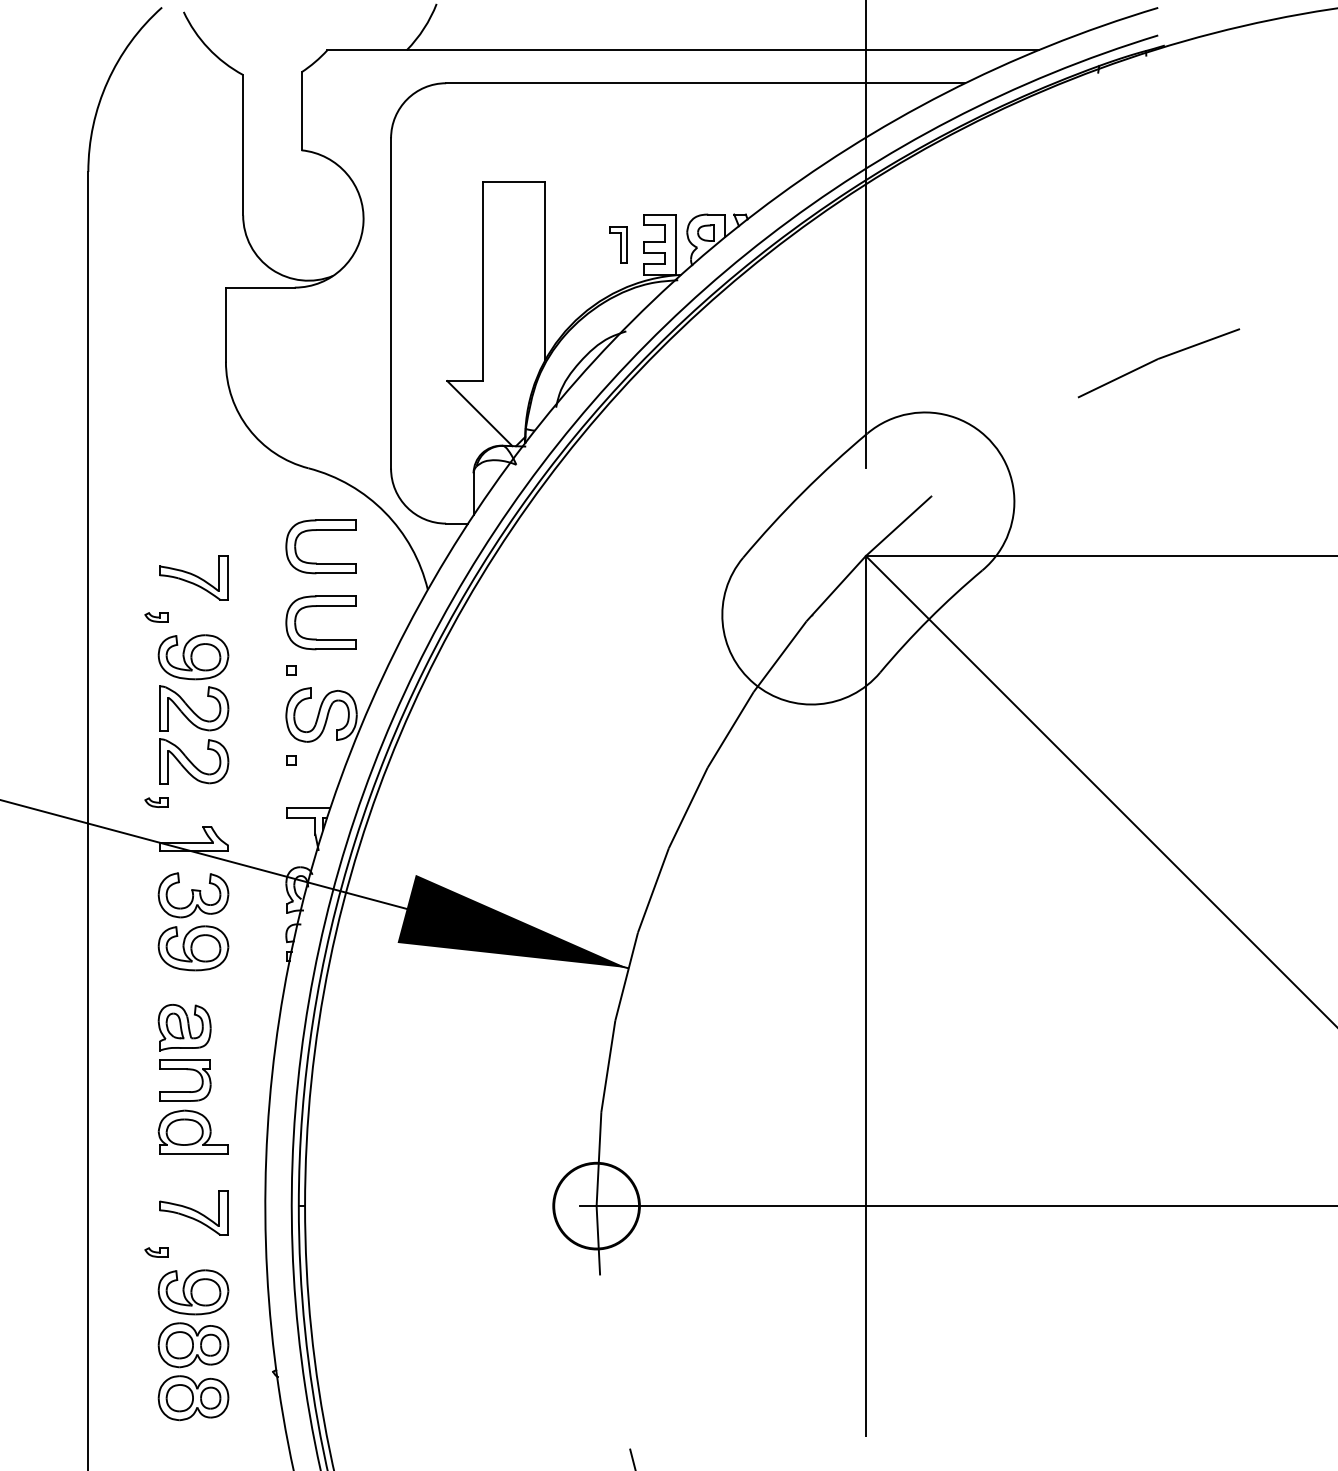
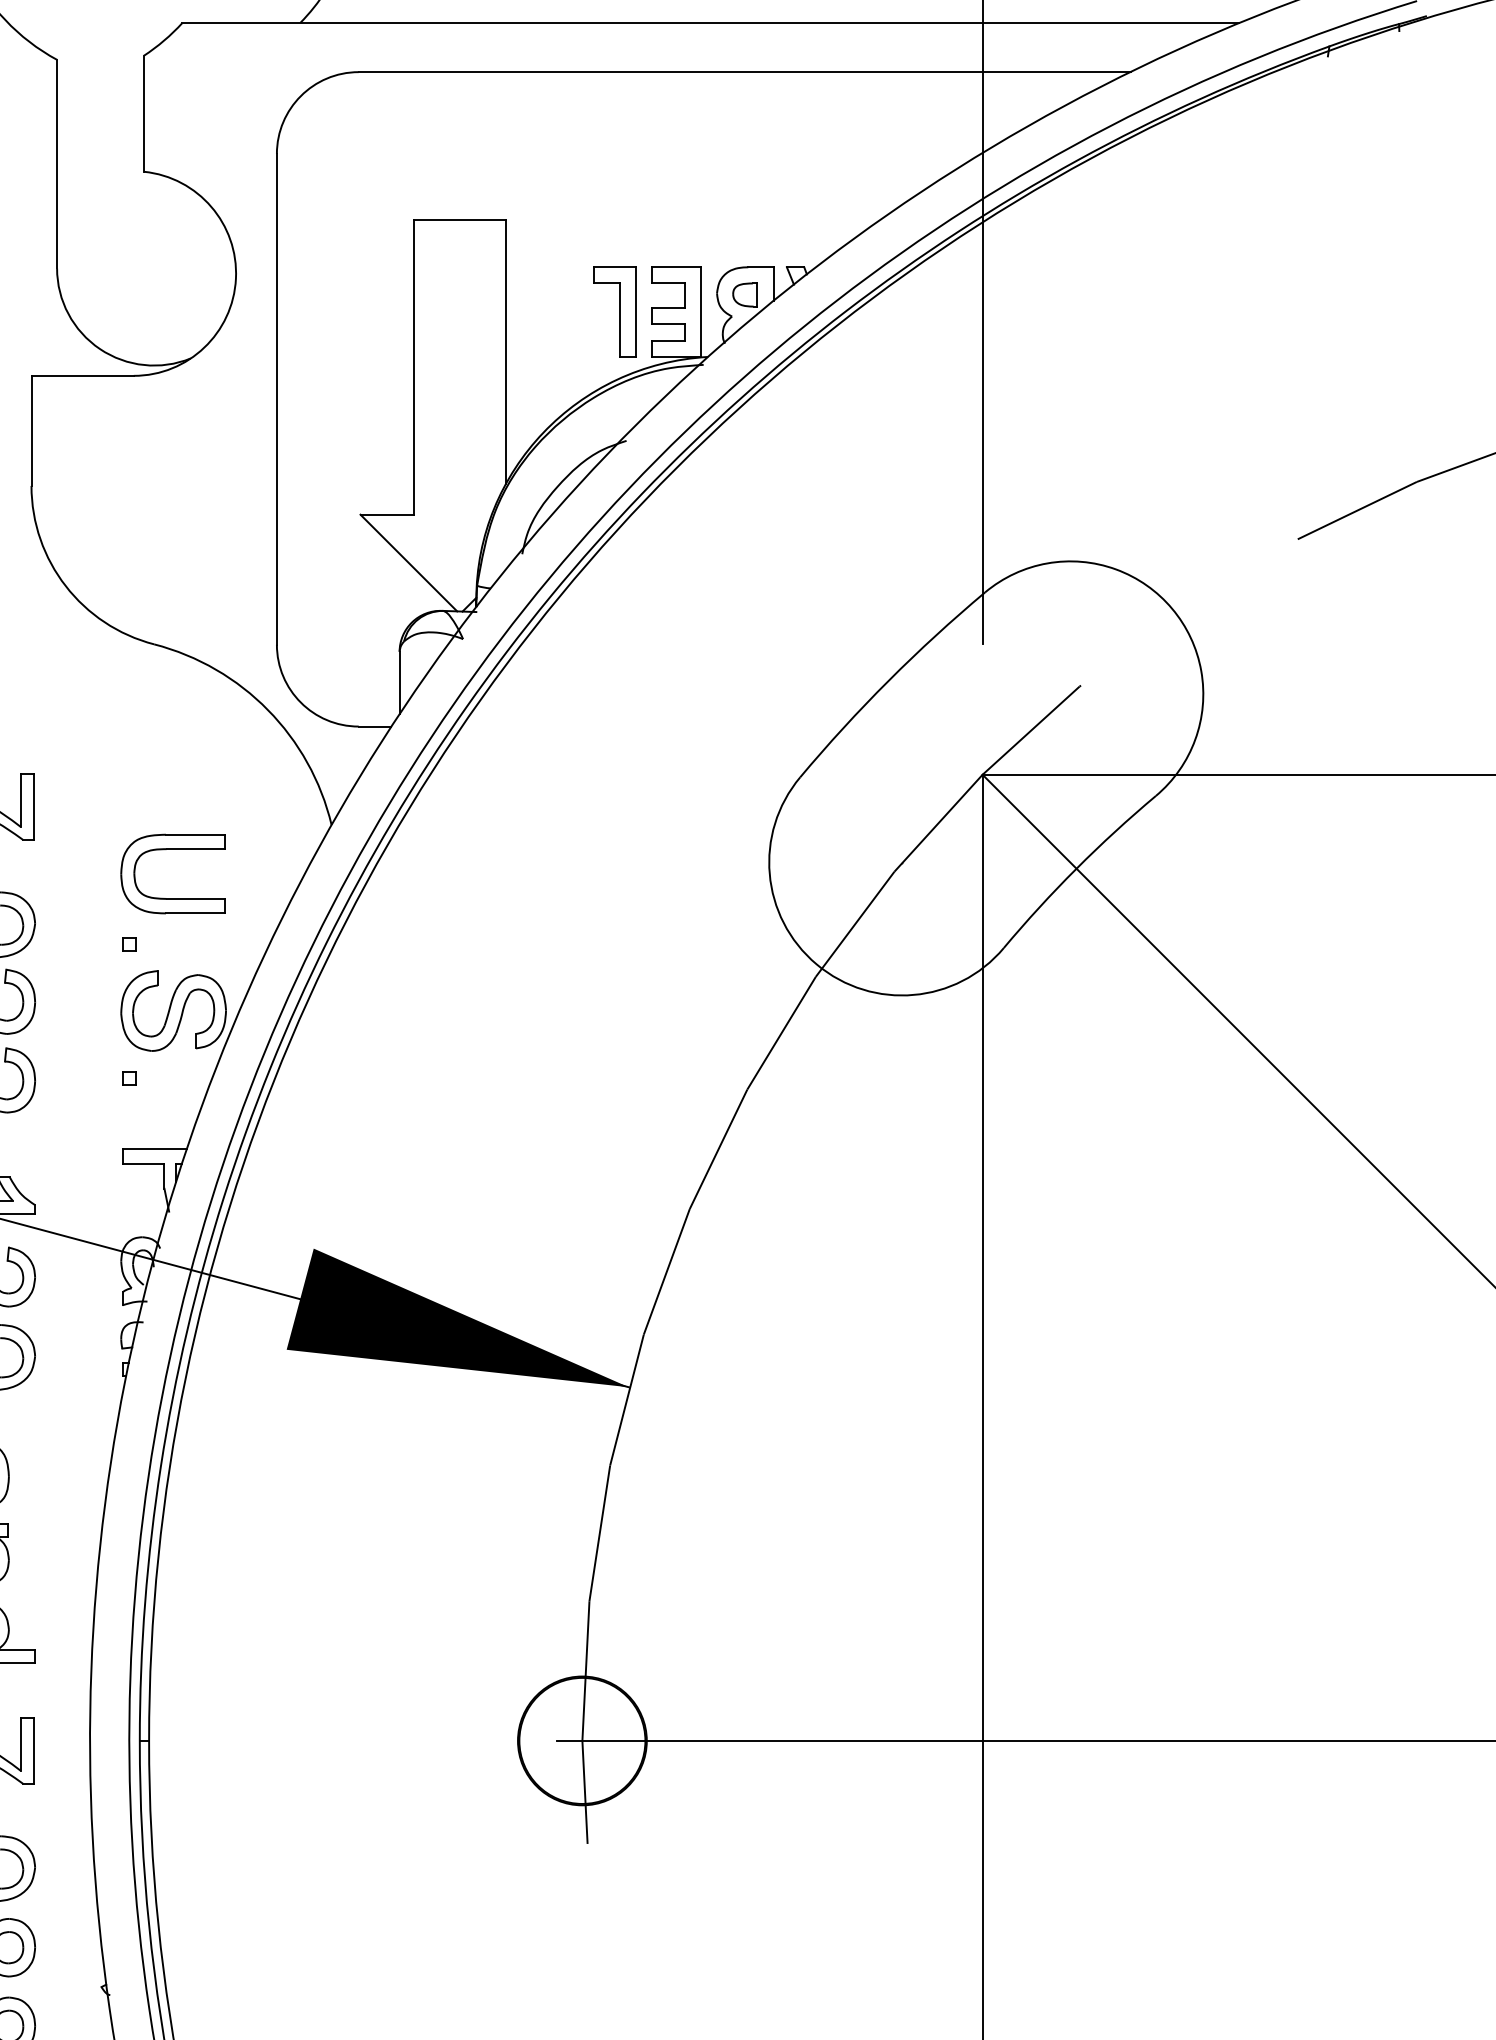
part: (618, 244) -> (614, 311), size x1.67
part: (320, 530) -> (172, 736), removed

